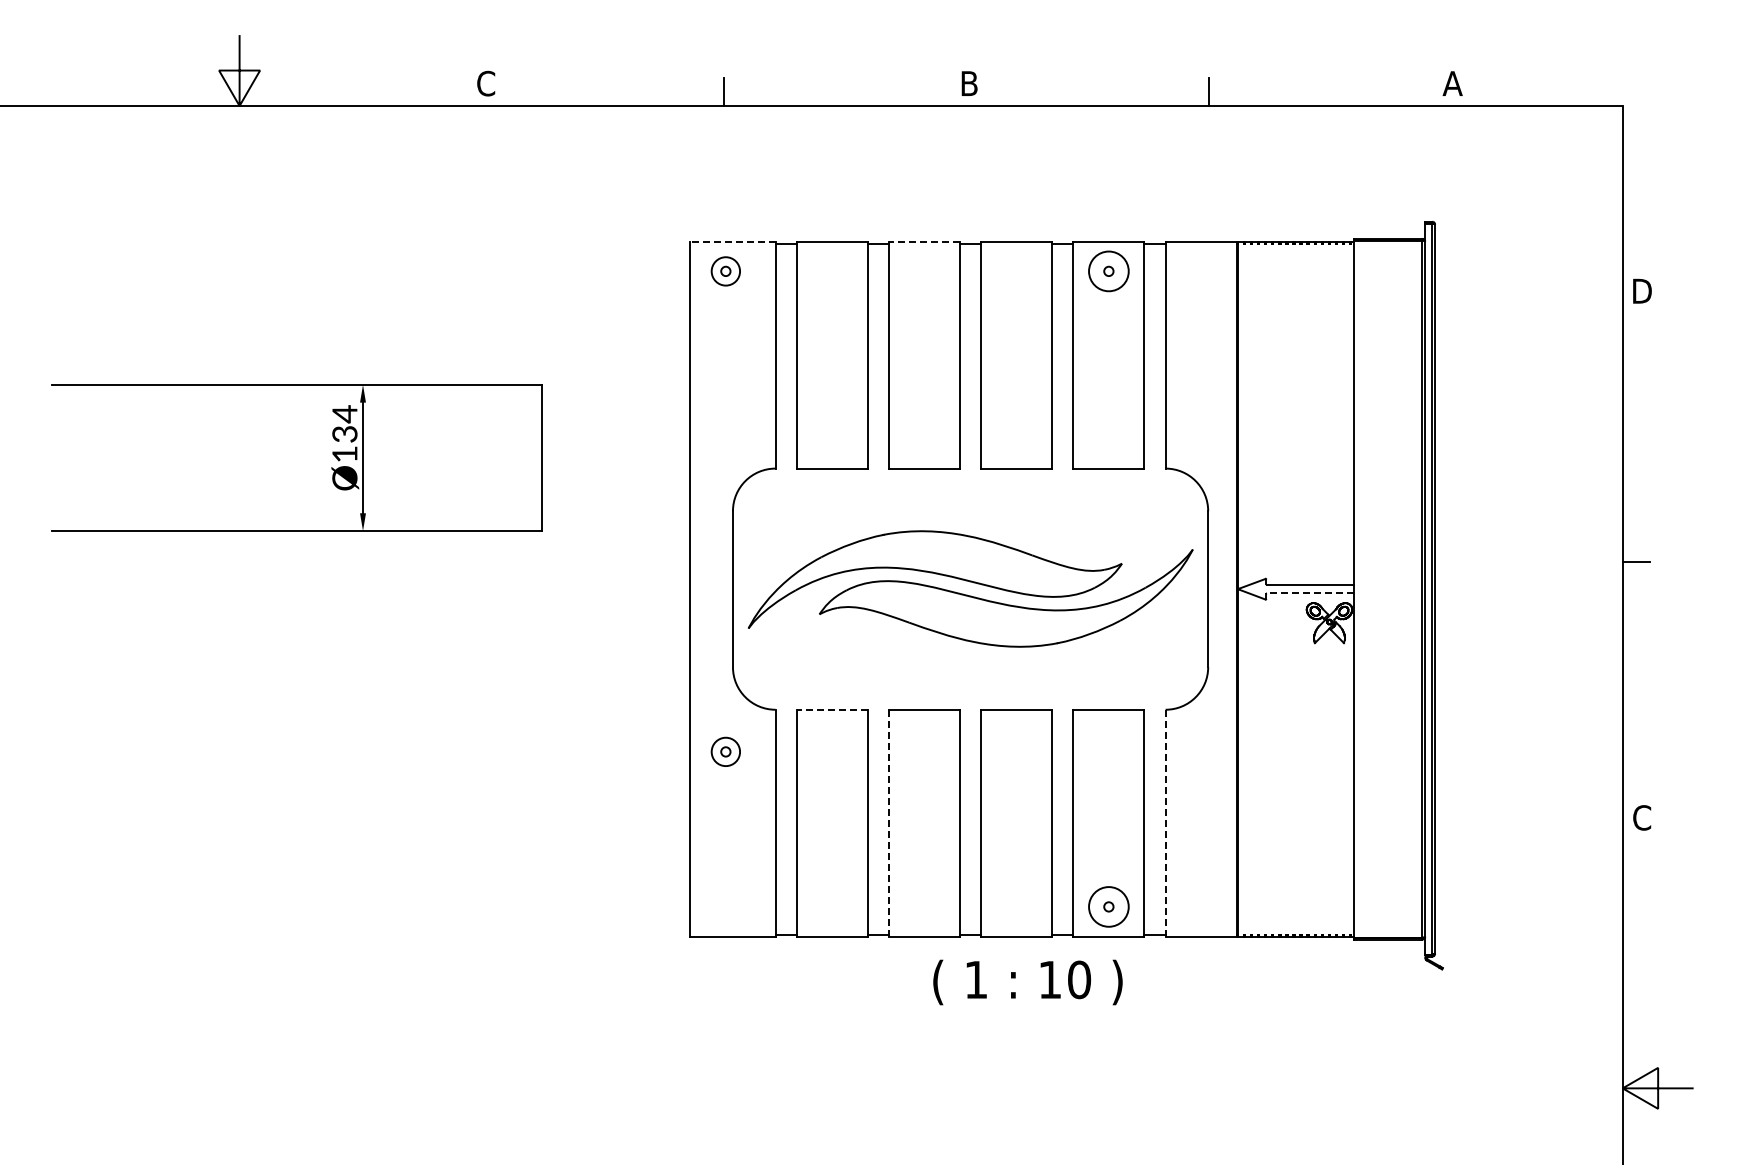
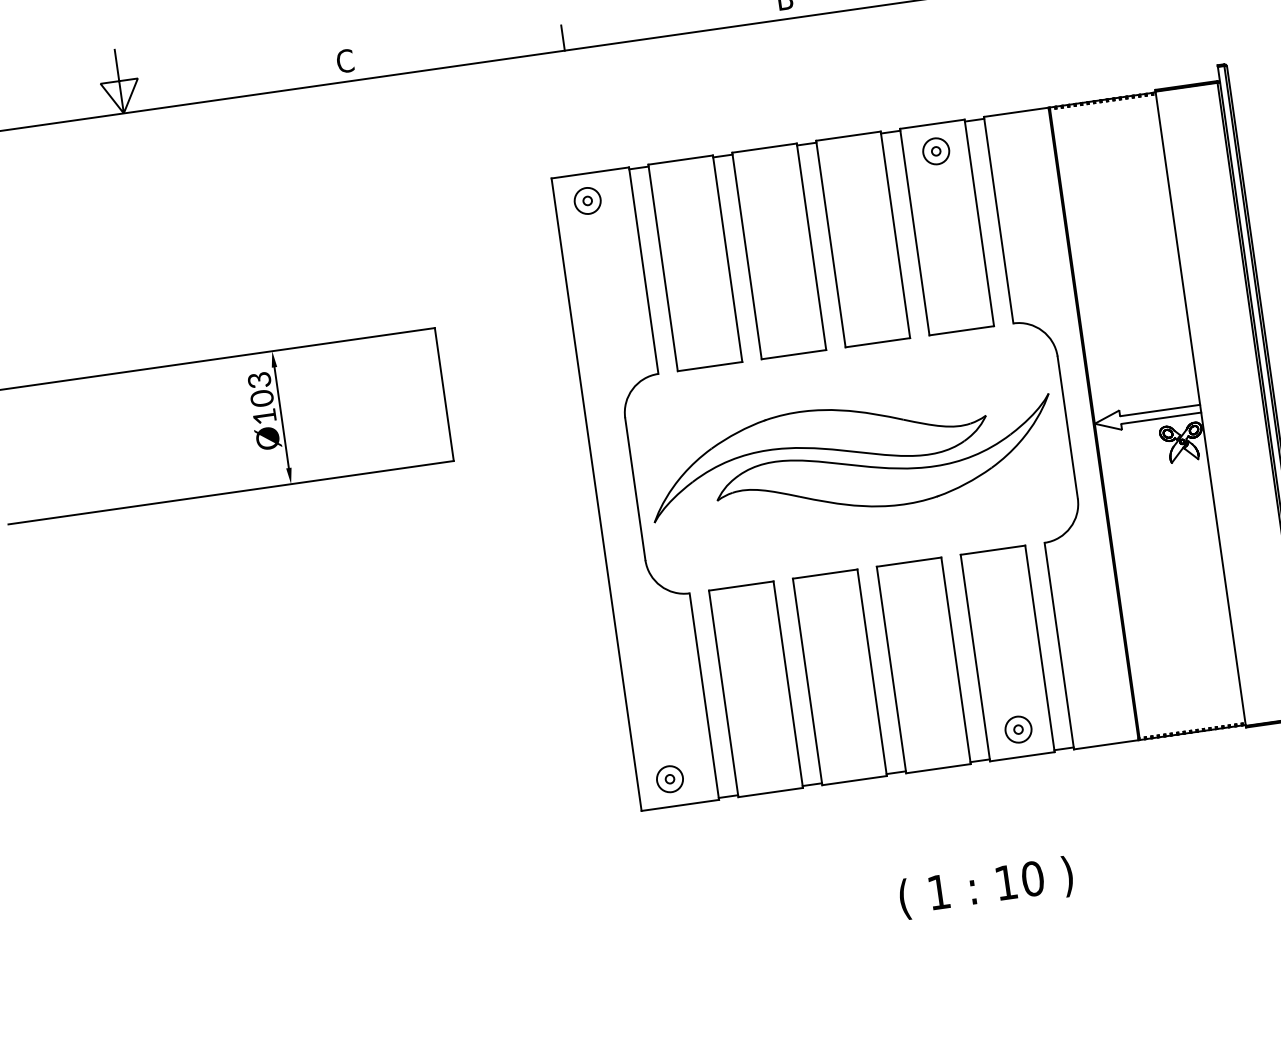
line: (732, 241) -> (589, 172), dashed -> solid
line: (923, 241) -> (763, 148), dashed -> solid
circle: (1108, 271) -> (935, 151), size x0.71
text: (344, 424) -> (260, 389), Ø134 -> Ø103
line: (1310, 593) -> (1161, 418), dashed -> solid
line: (831, 709) -> (740, 585), dashed -> solid
part: (725, 751) -> (669, 778), moved
line: (889, 823) -> (808, 682), dashed -> solid
line: (1165, 823) -> (1059, 646), dashed -> solid
circle: (1108, 906) -> (1018, 729), size x0.71
text: (1027, 982) -> (985, 887), moved

